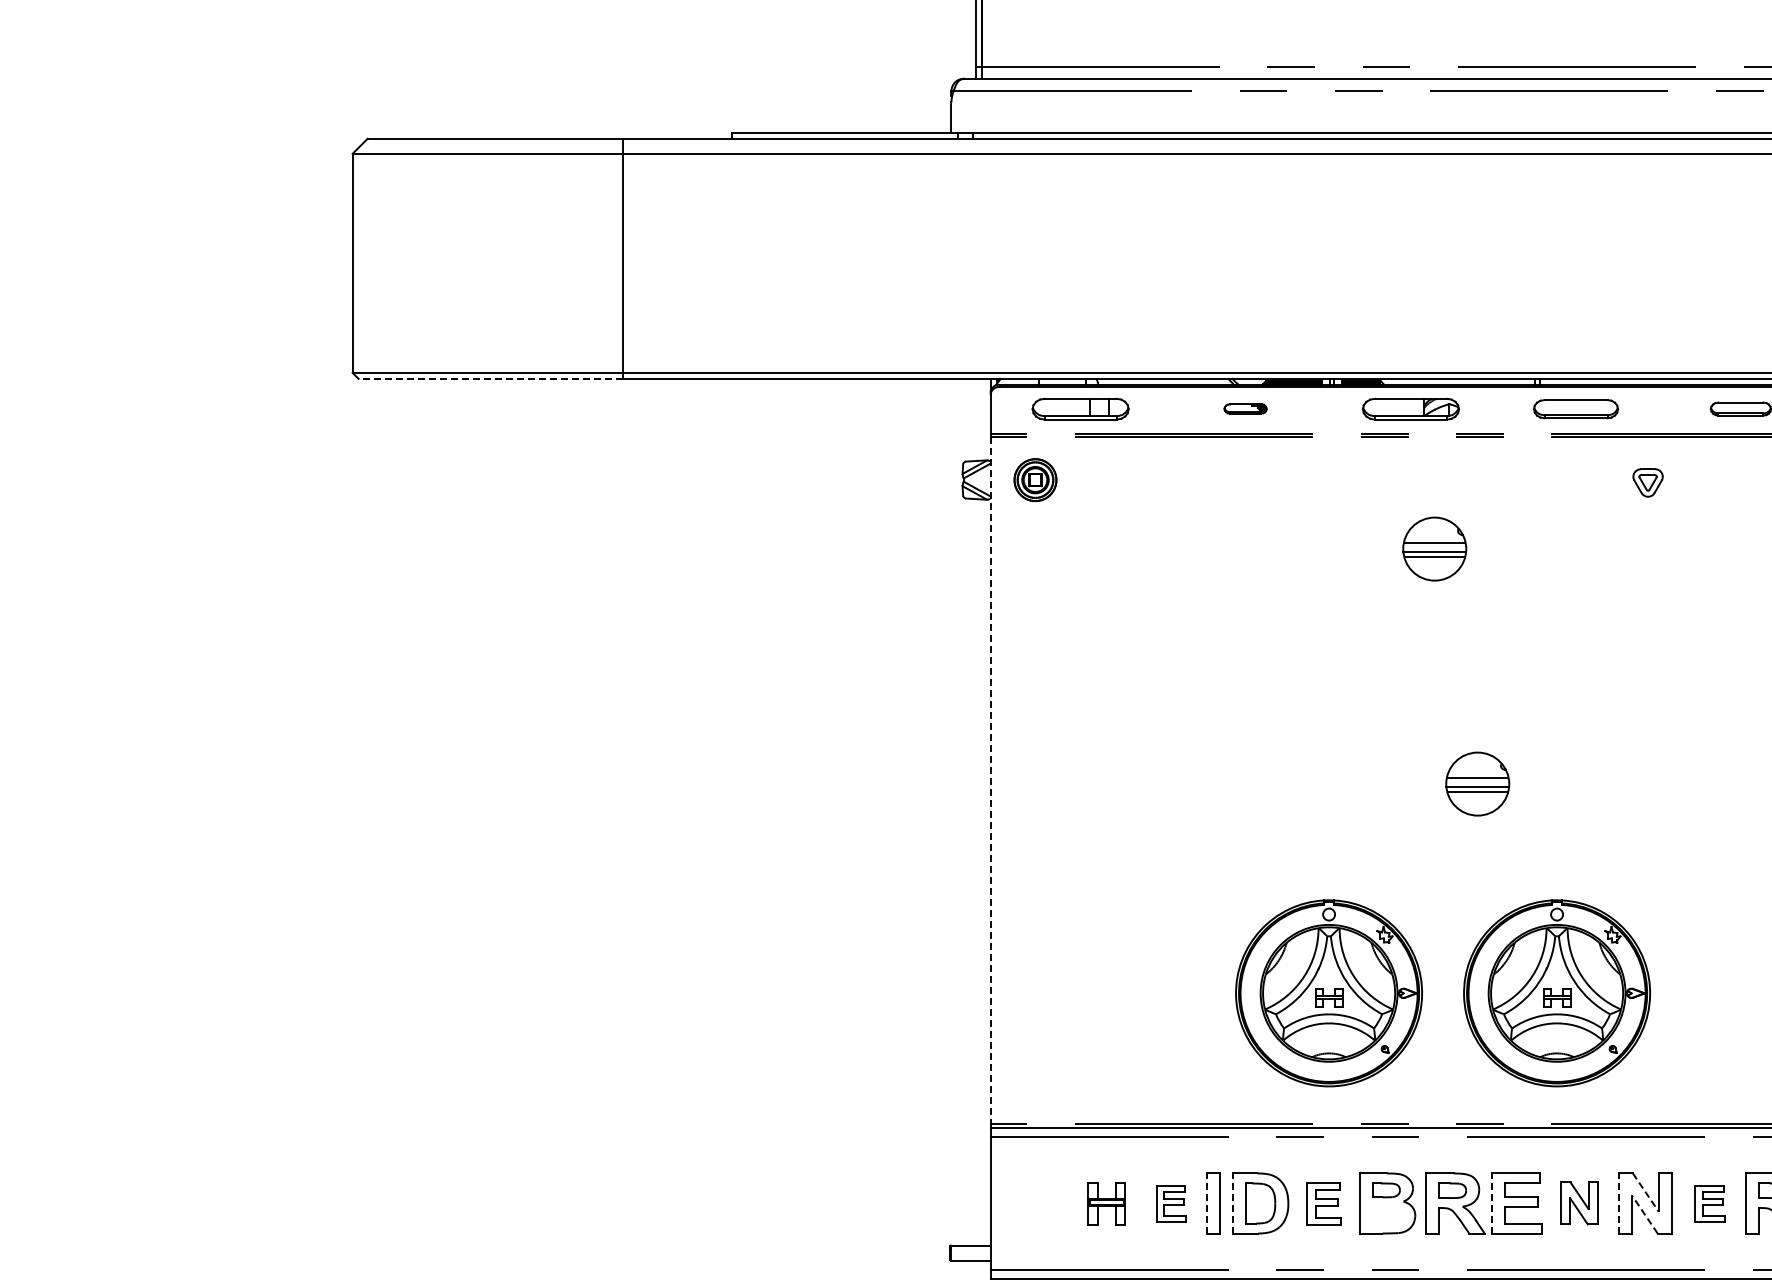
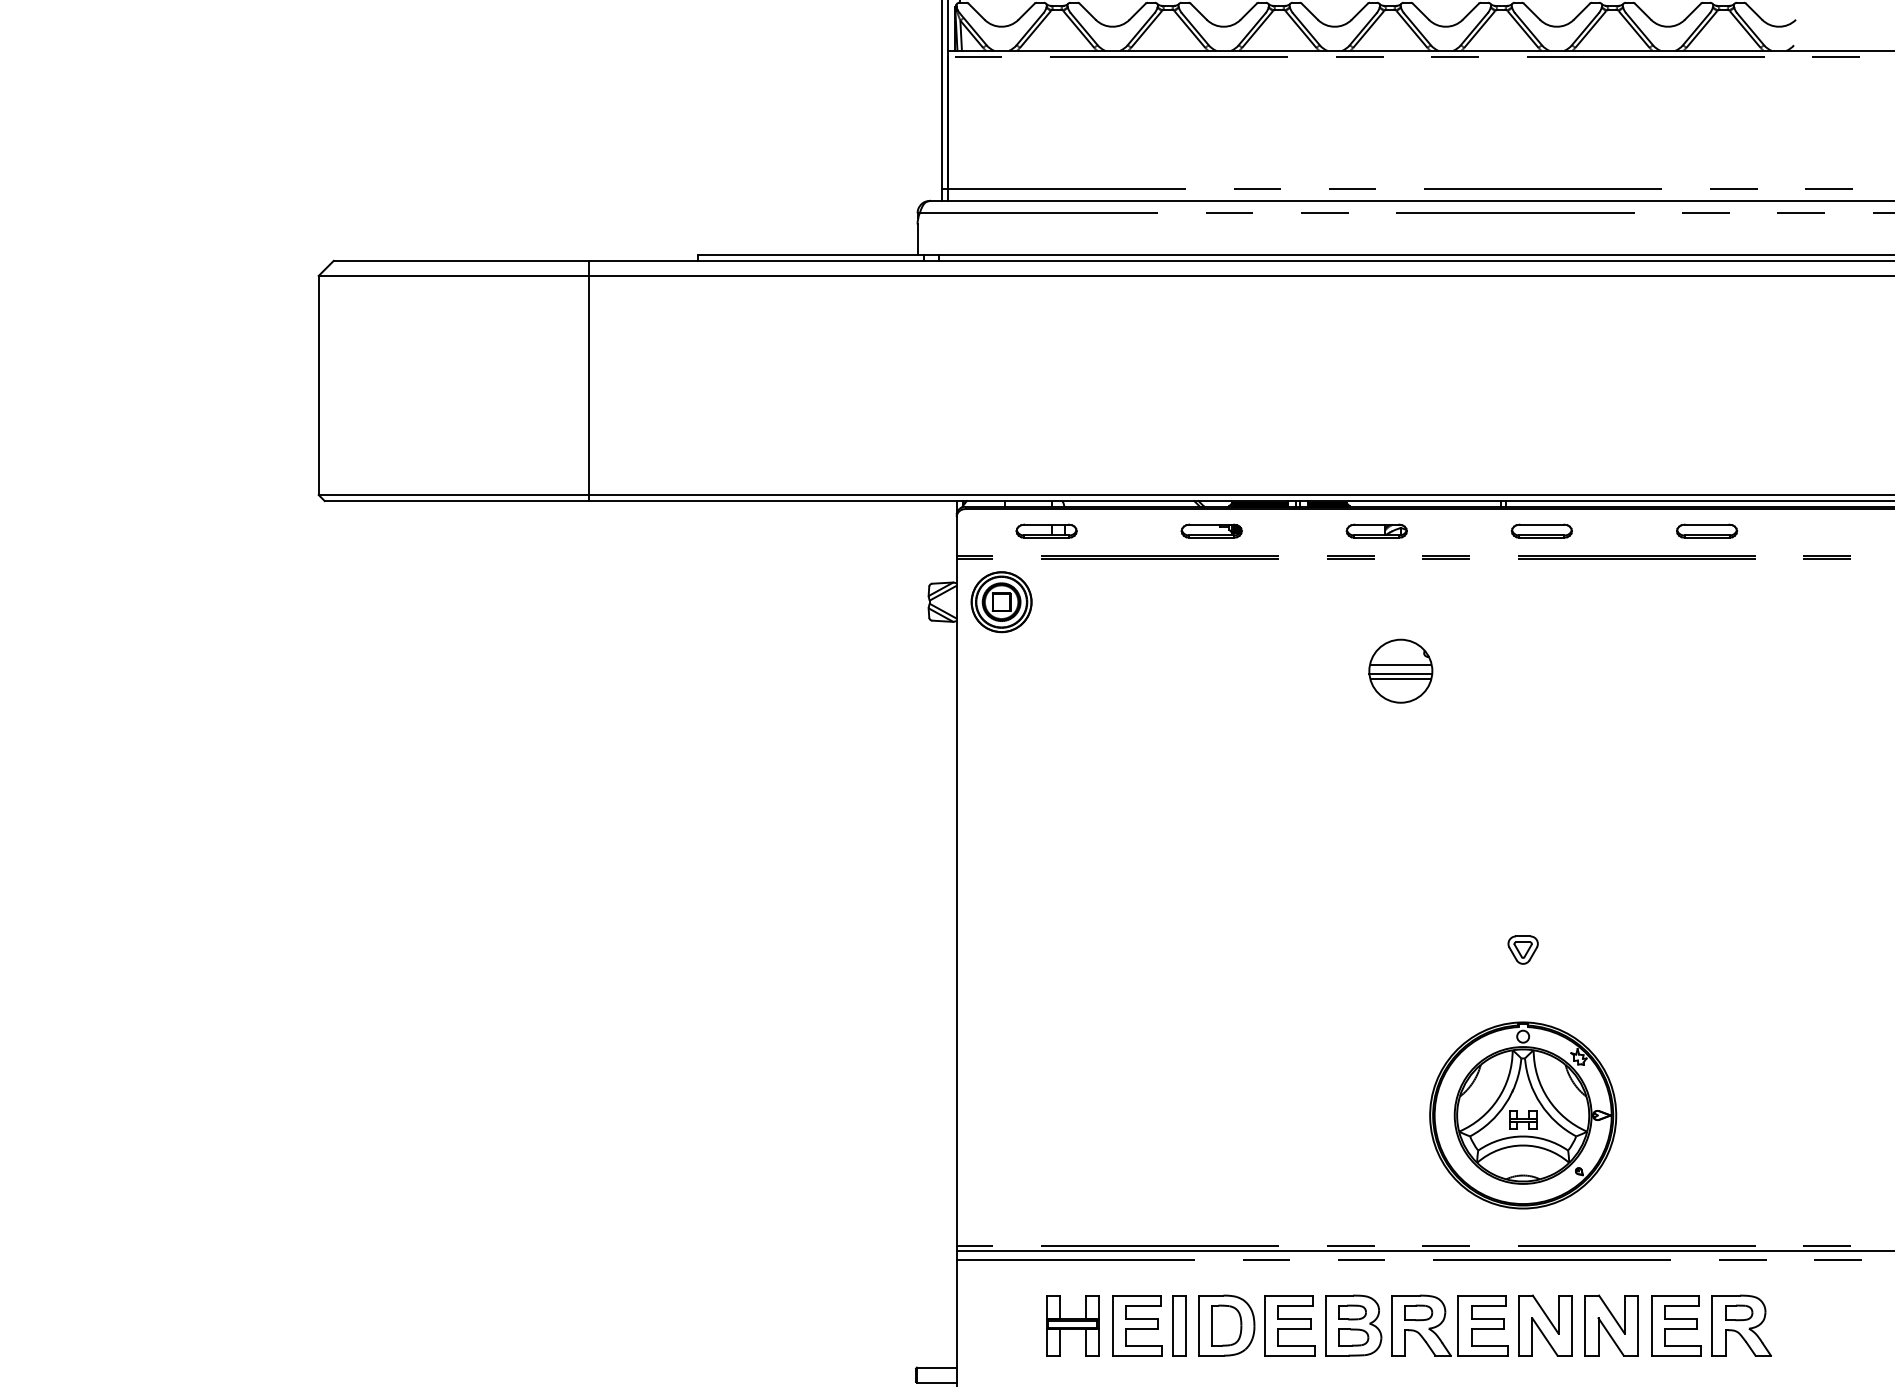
line: (490, 379) -> (456, 501), dashed -> solid
part: (1080, 408) -> (1046, 530), size x0.62
part: (1245, 408) -> (1211, 530), size x1.43
part: (1410, 408) -> (1376, 530), size x0.62
part: (1575, 408) -> (1541, 530), size x0.71
part: (1035, 480) -> (1001, 602), size x1.43
part: (1647, 482) -> (1522, 949), moved
line: (990, 780) -> (956, 902), dashed -> solid
part: (1477, 783) -> (1443, 905), removed
part: (1329, 993) -> (1295, 1115), removed
line: (1645, 1192) -> (1611, 1314), dashed -> solid
part: (1106, 1203) -> (1072, 1325), size x1.43
part: (1171, 1203) -> (1137, 1325), size x1.67
line: (1206, 1203) -> (1172, 1325), dashed -> solid
line: (1233, 1203) -> (1199, 1325), dashed -> solid
part: (1323, 1203) -> (1289, 1325), size x1.43
line: (1492, 1203) -> (1458, 1325), dashed -> solid
part: (1579, 1203) -> (1545, 1325), size x1.43
line: (1619, 1203) -> (1585, 1325), dashed -> solid
part: (1710, 1203) -> (1676, 1325), size x1.67
line: (1645, 1214) -> (1611, 1336), dashed -> solid
part: (1387, 1215) -> (1353, 1337), added

